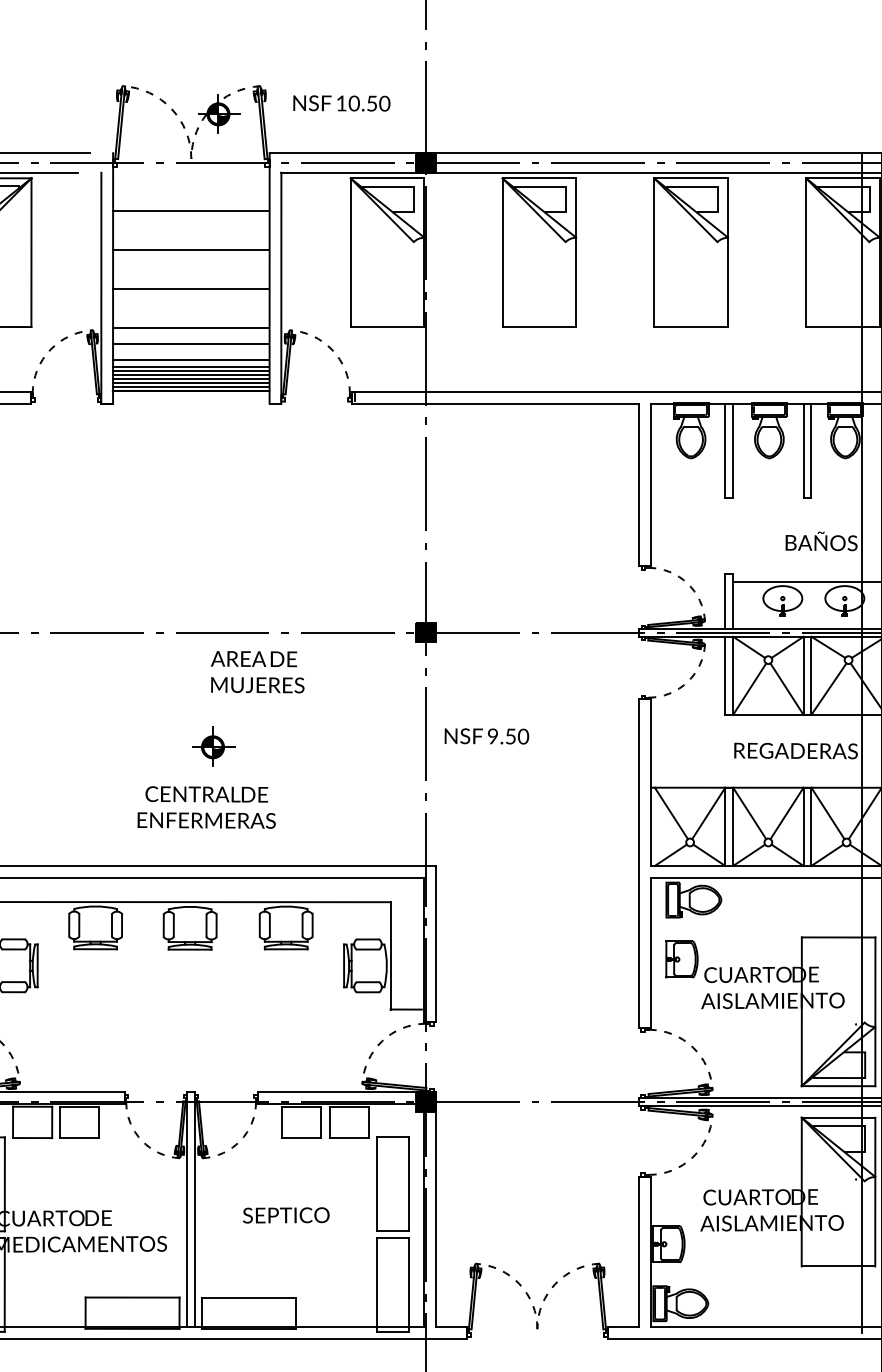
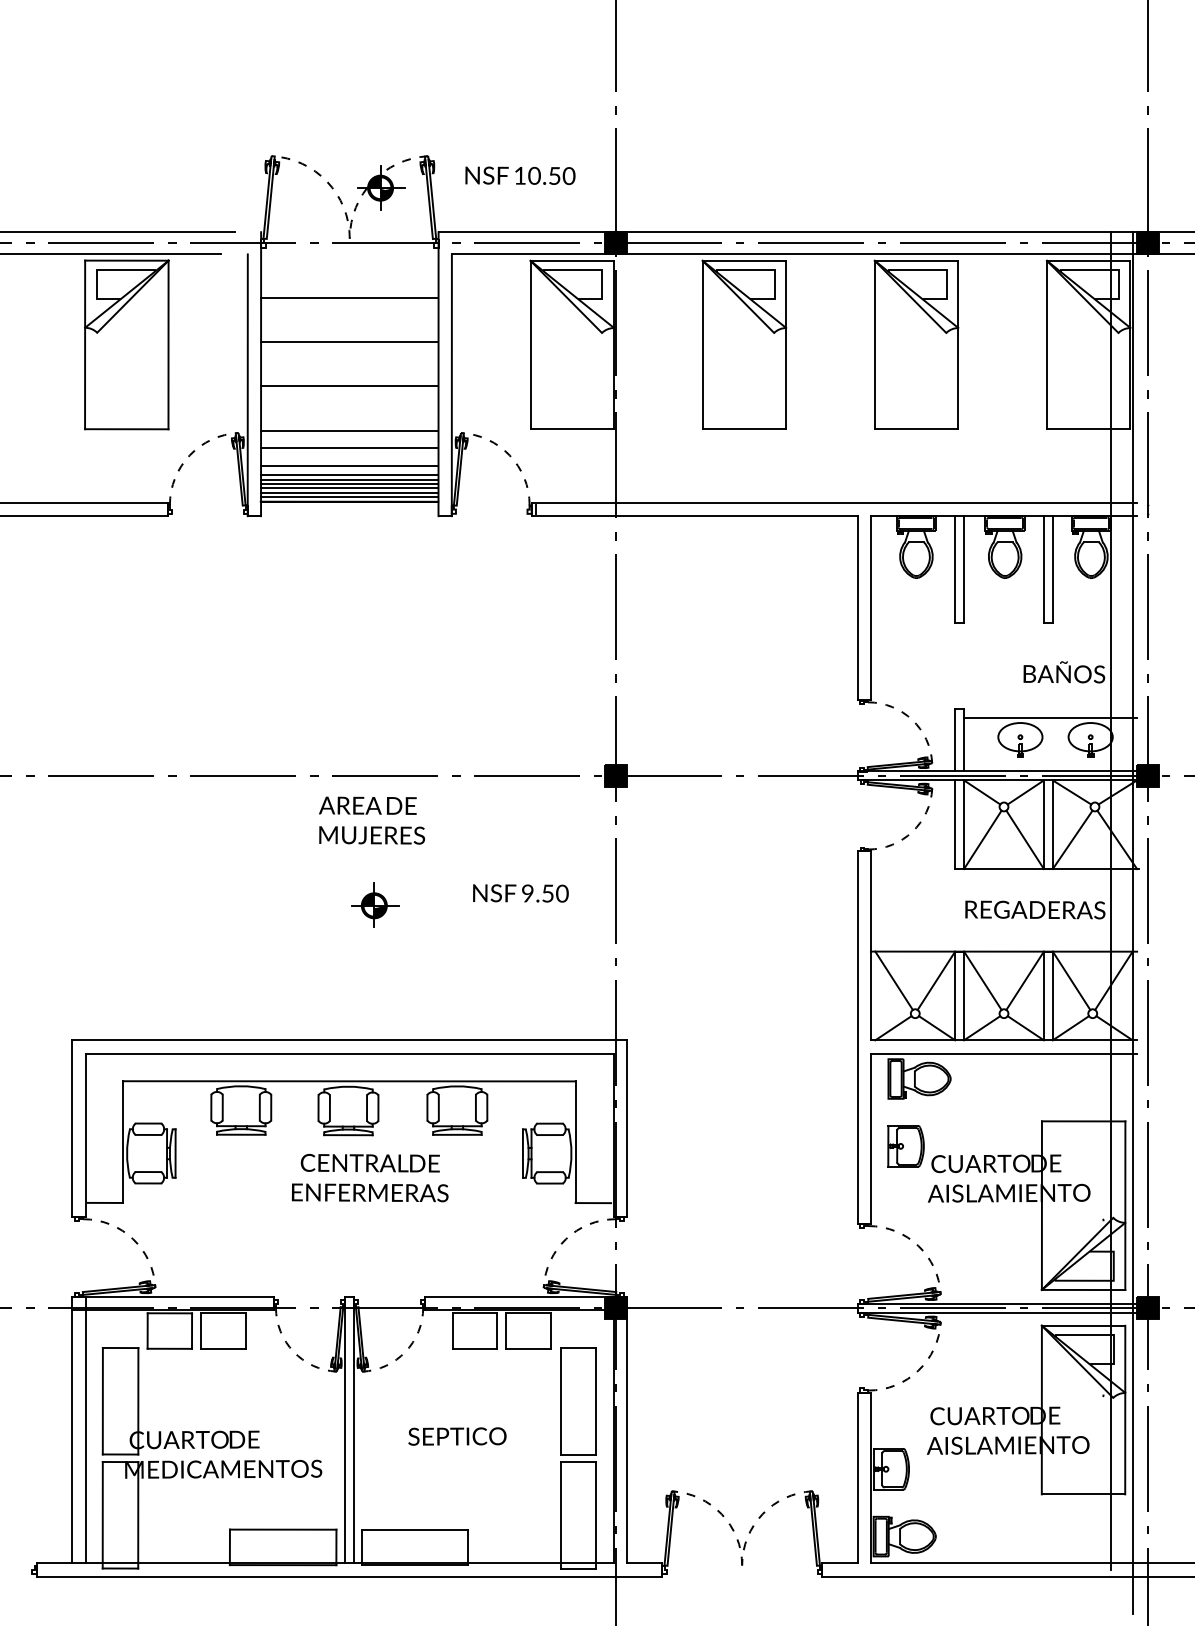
text: (257, 672) -> (371, 820), moved
text: (486, 736) -> (520, 893), moved
text: (206, 807) -> (370, 1177), moved

